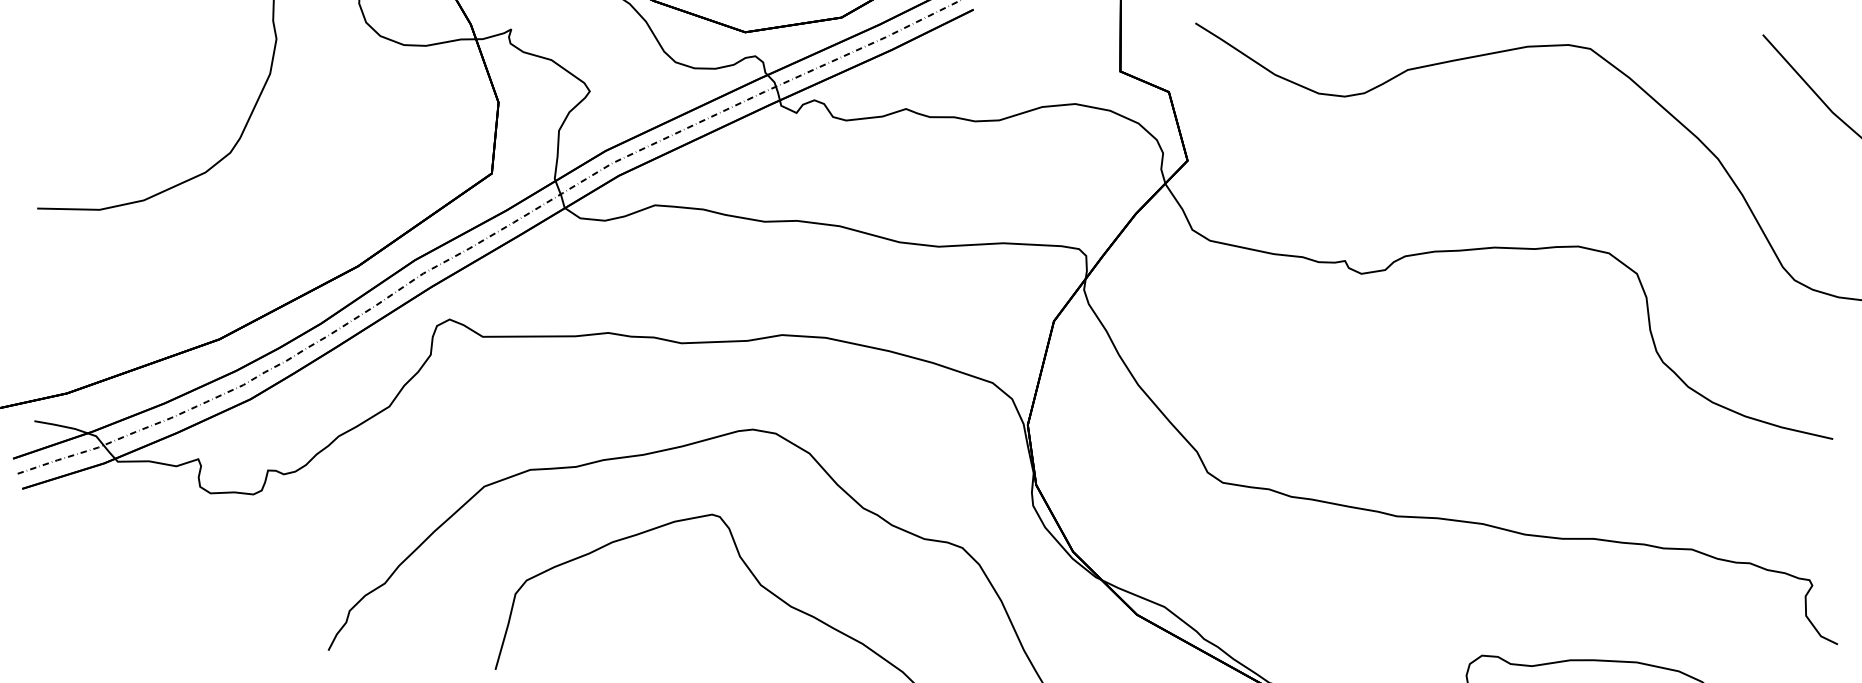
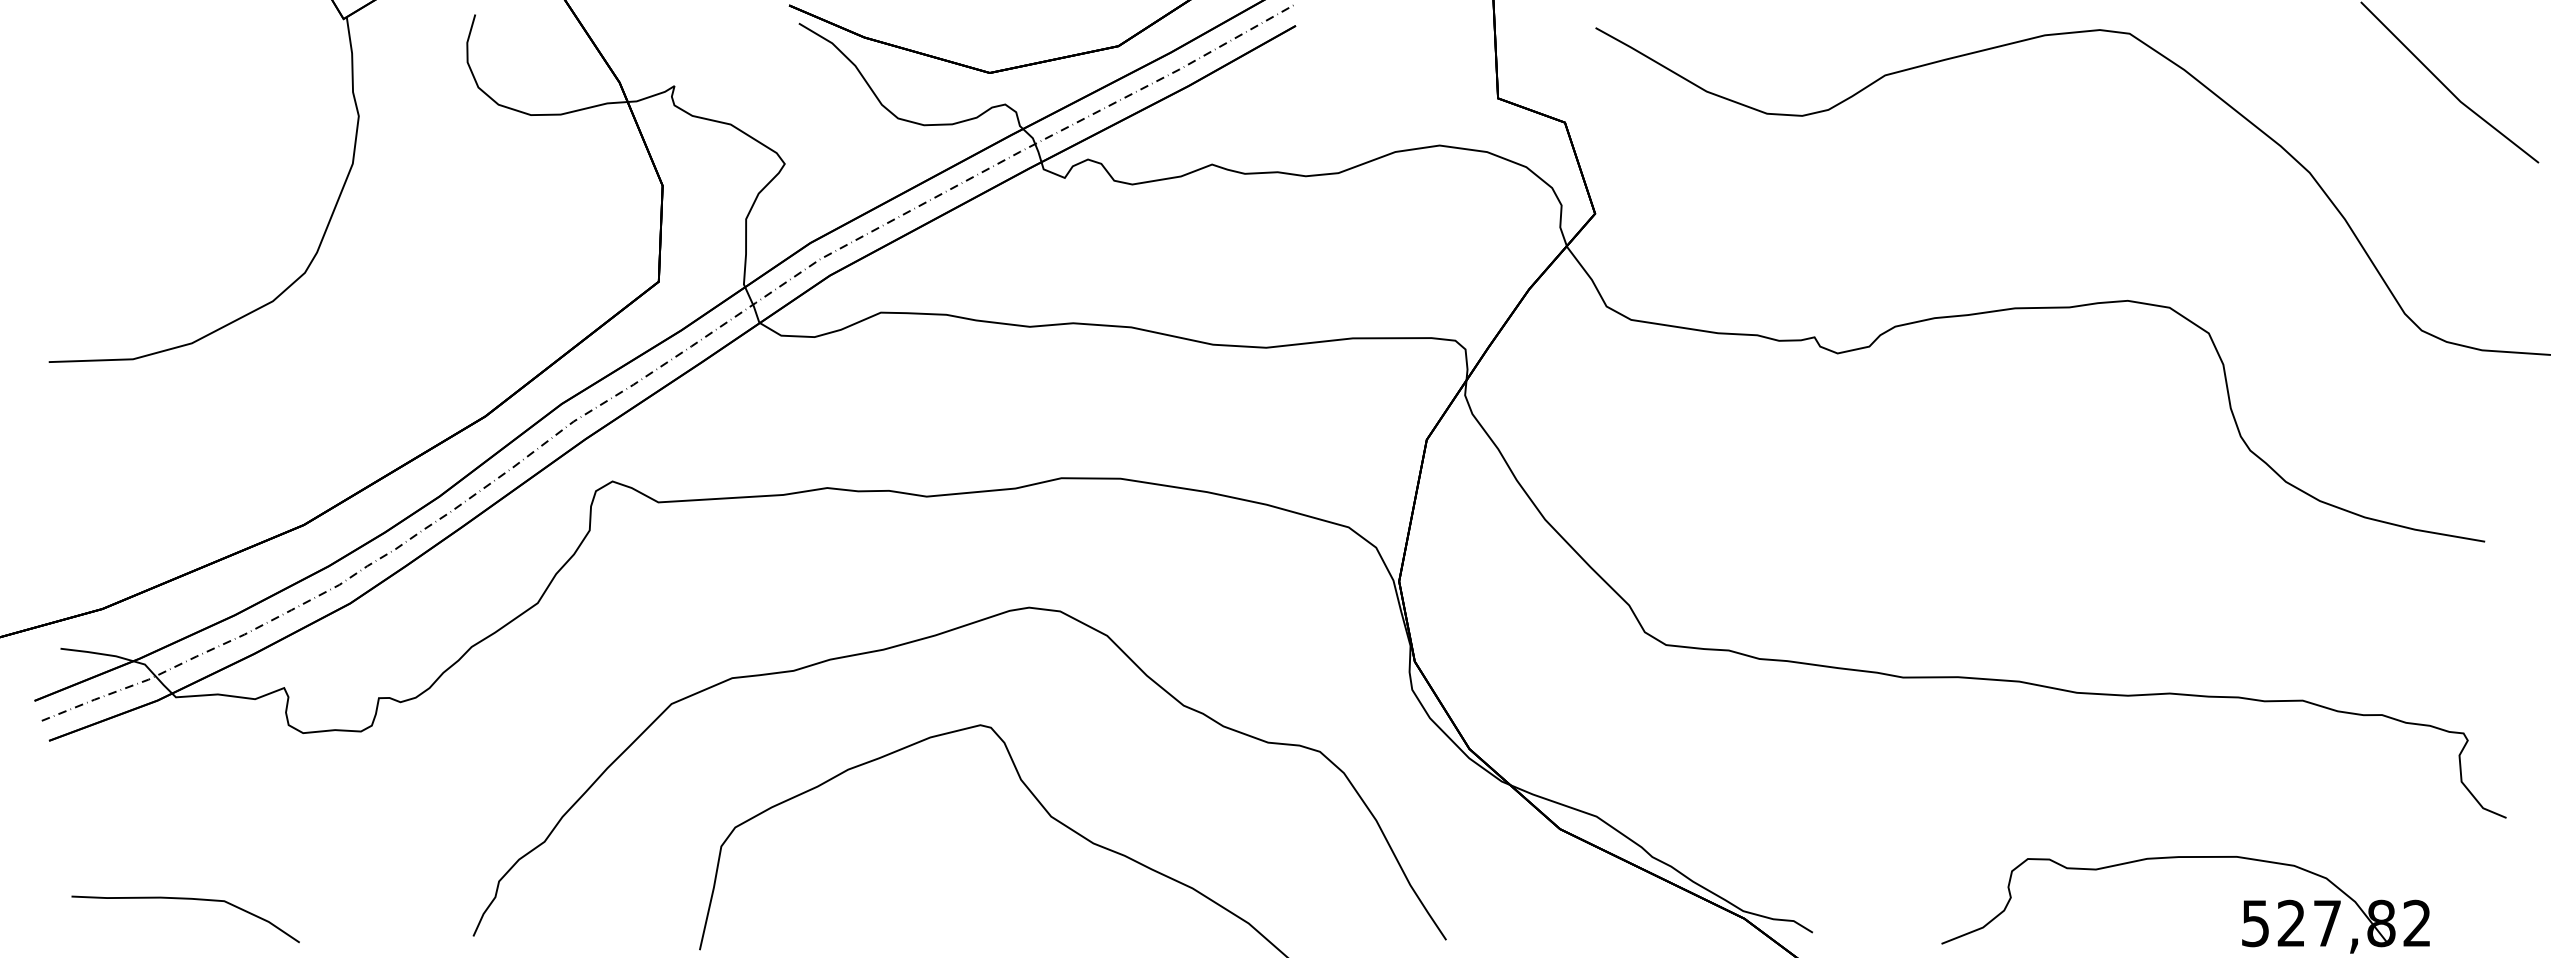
curve: (116, 611) -> (185, 899), added

